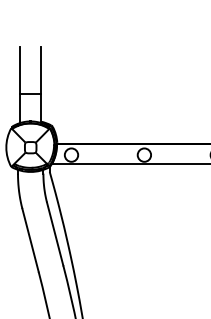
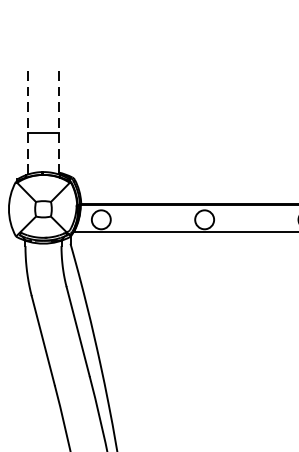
line: (20, 85) -> (29, 121), solid -> dashed
line: (41, 85) -> (58, 121), solid -> dashed

